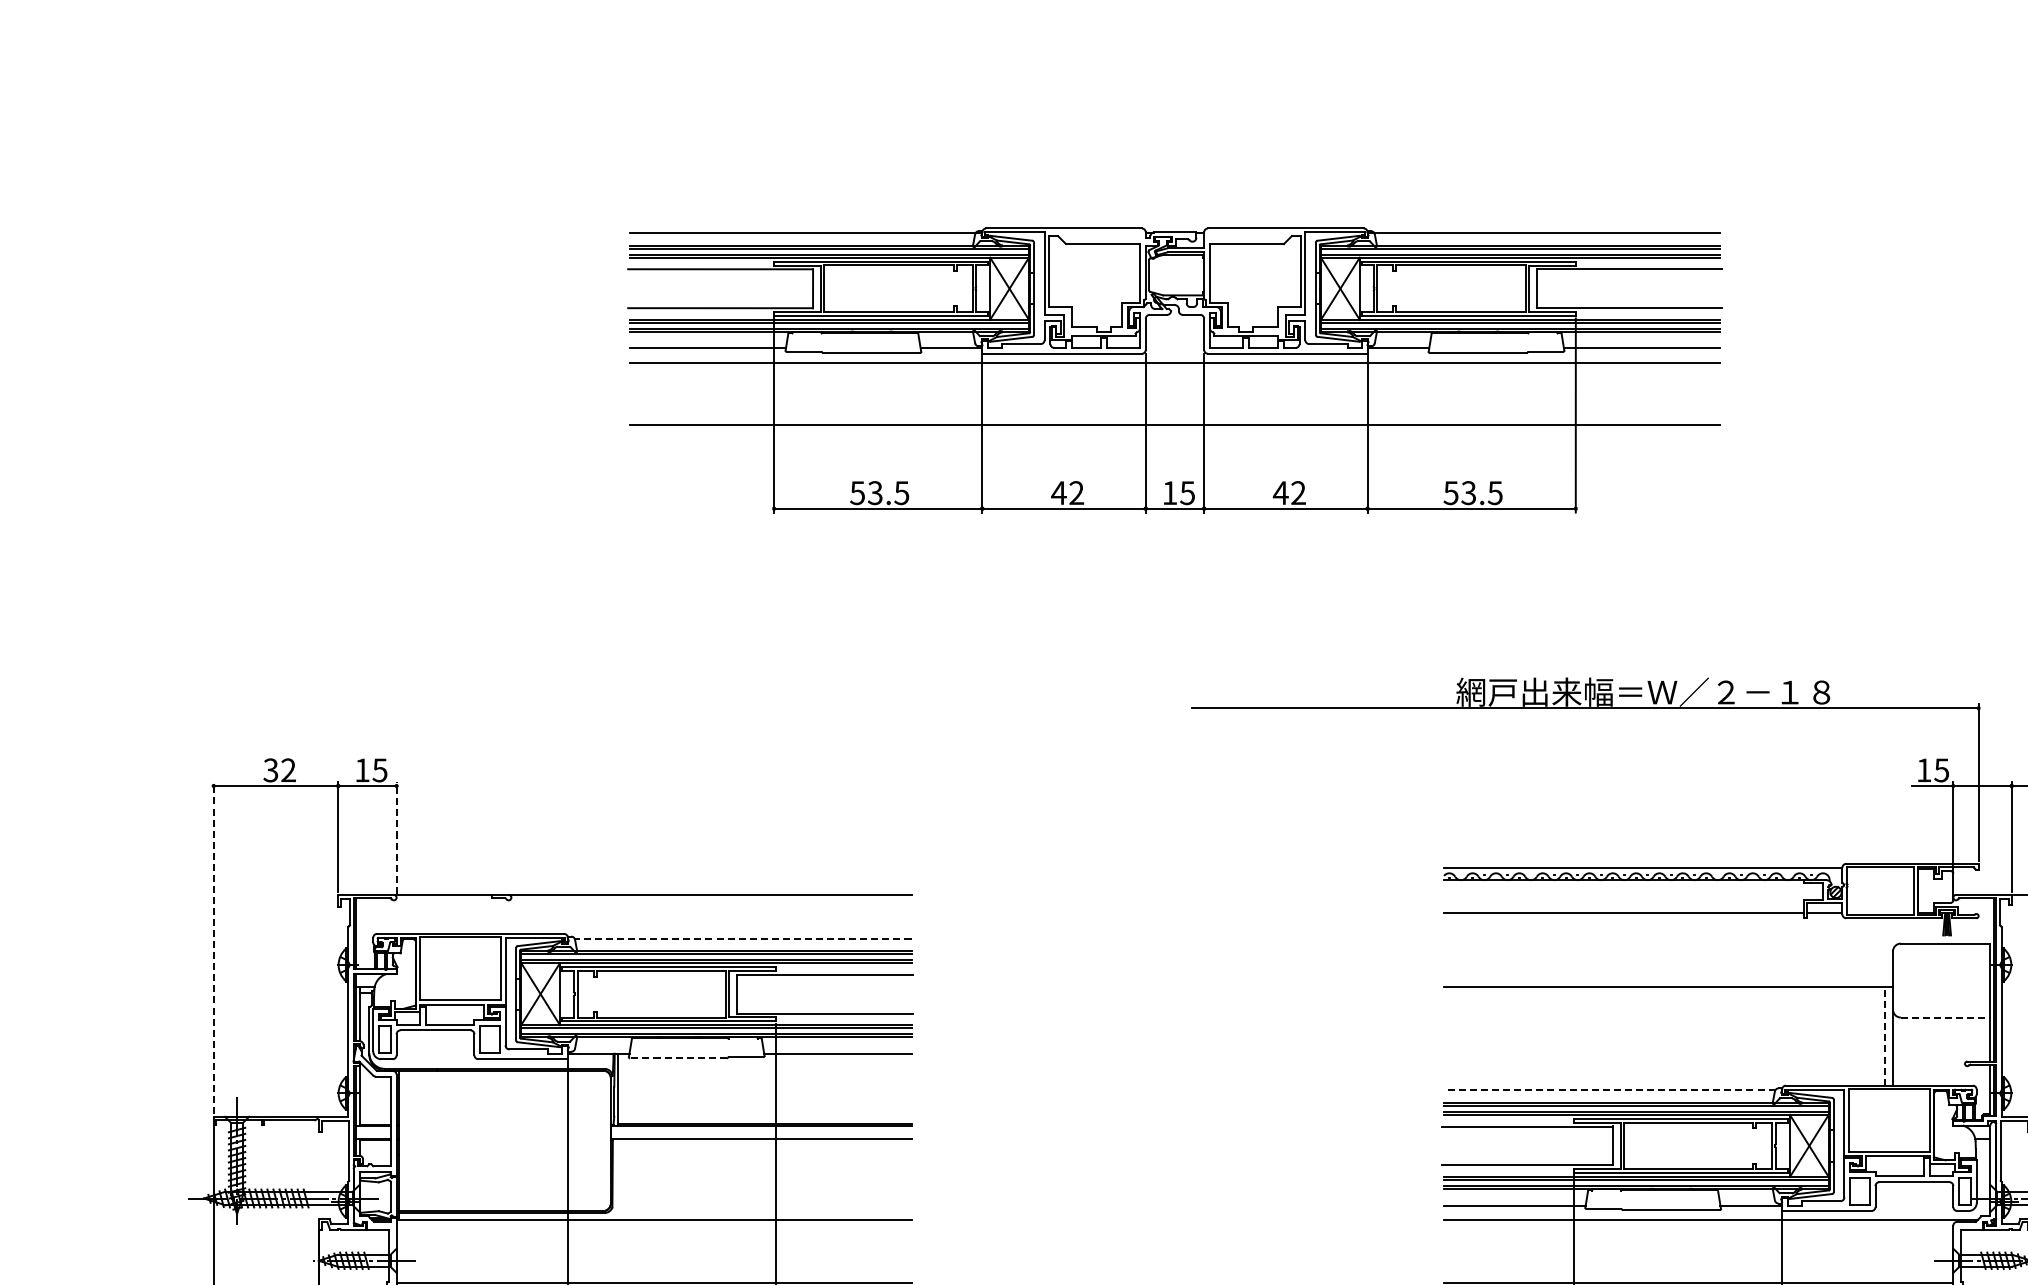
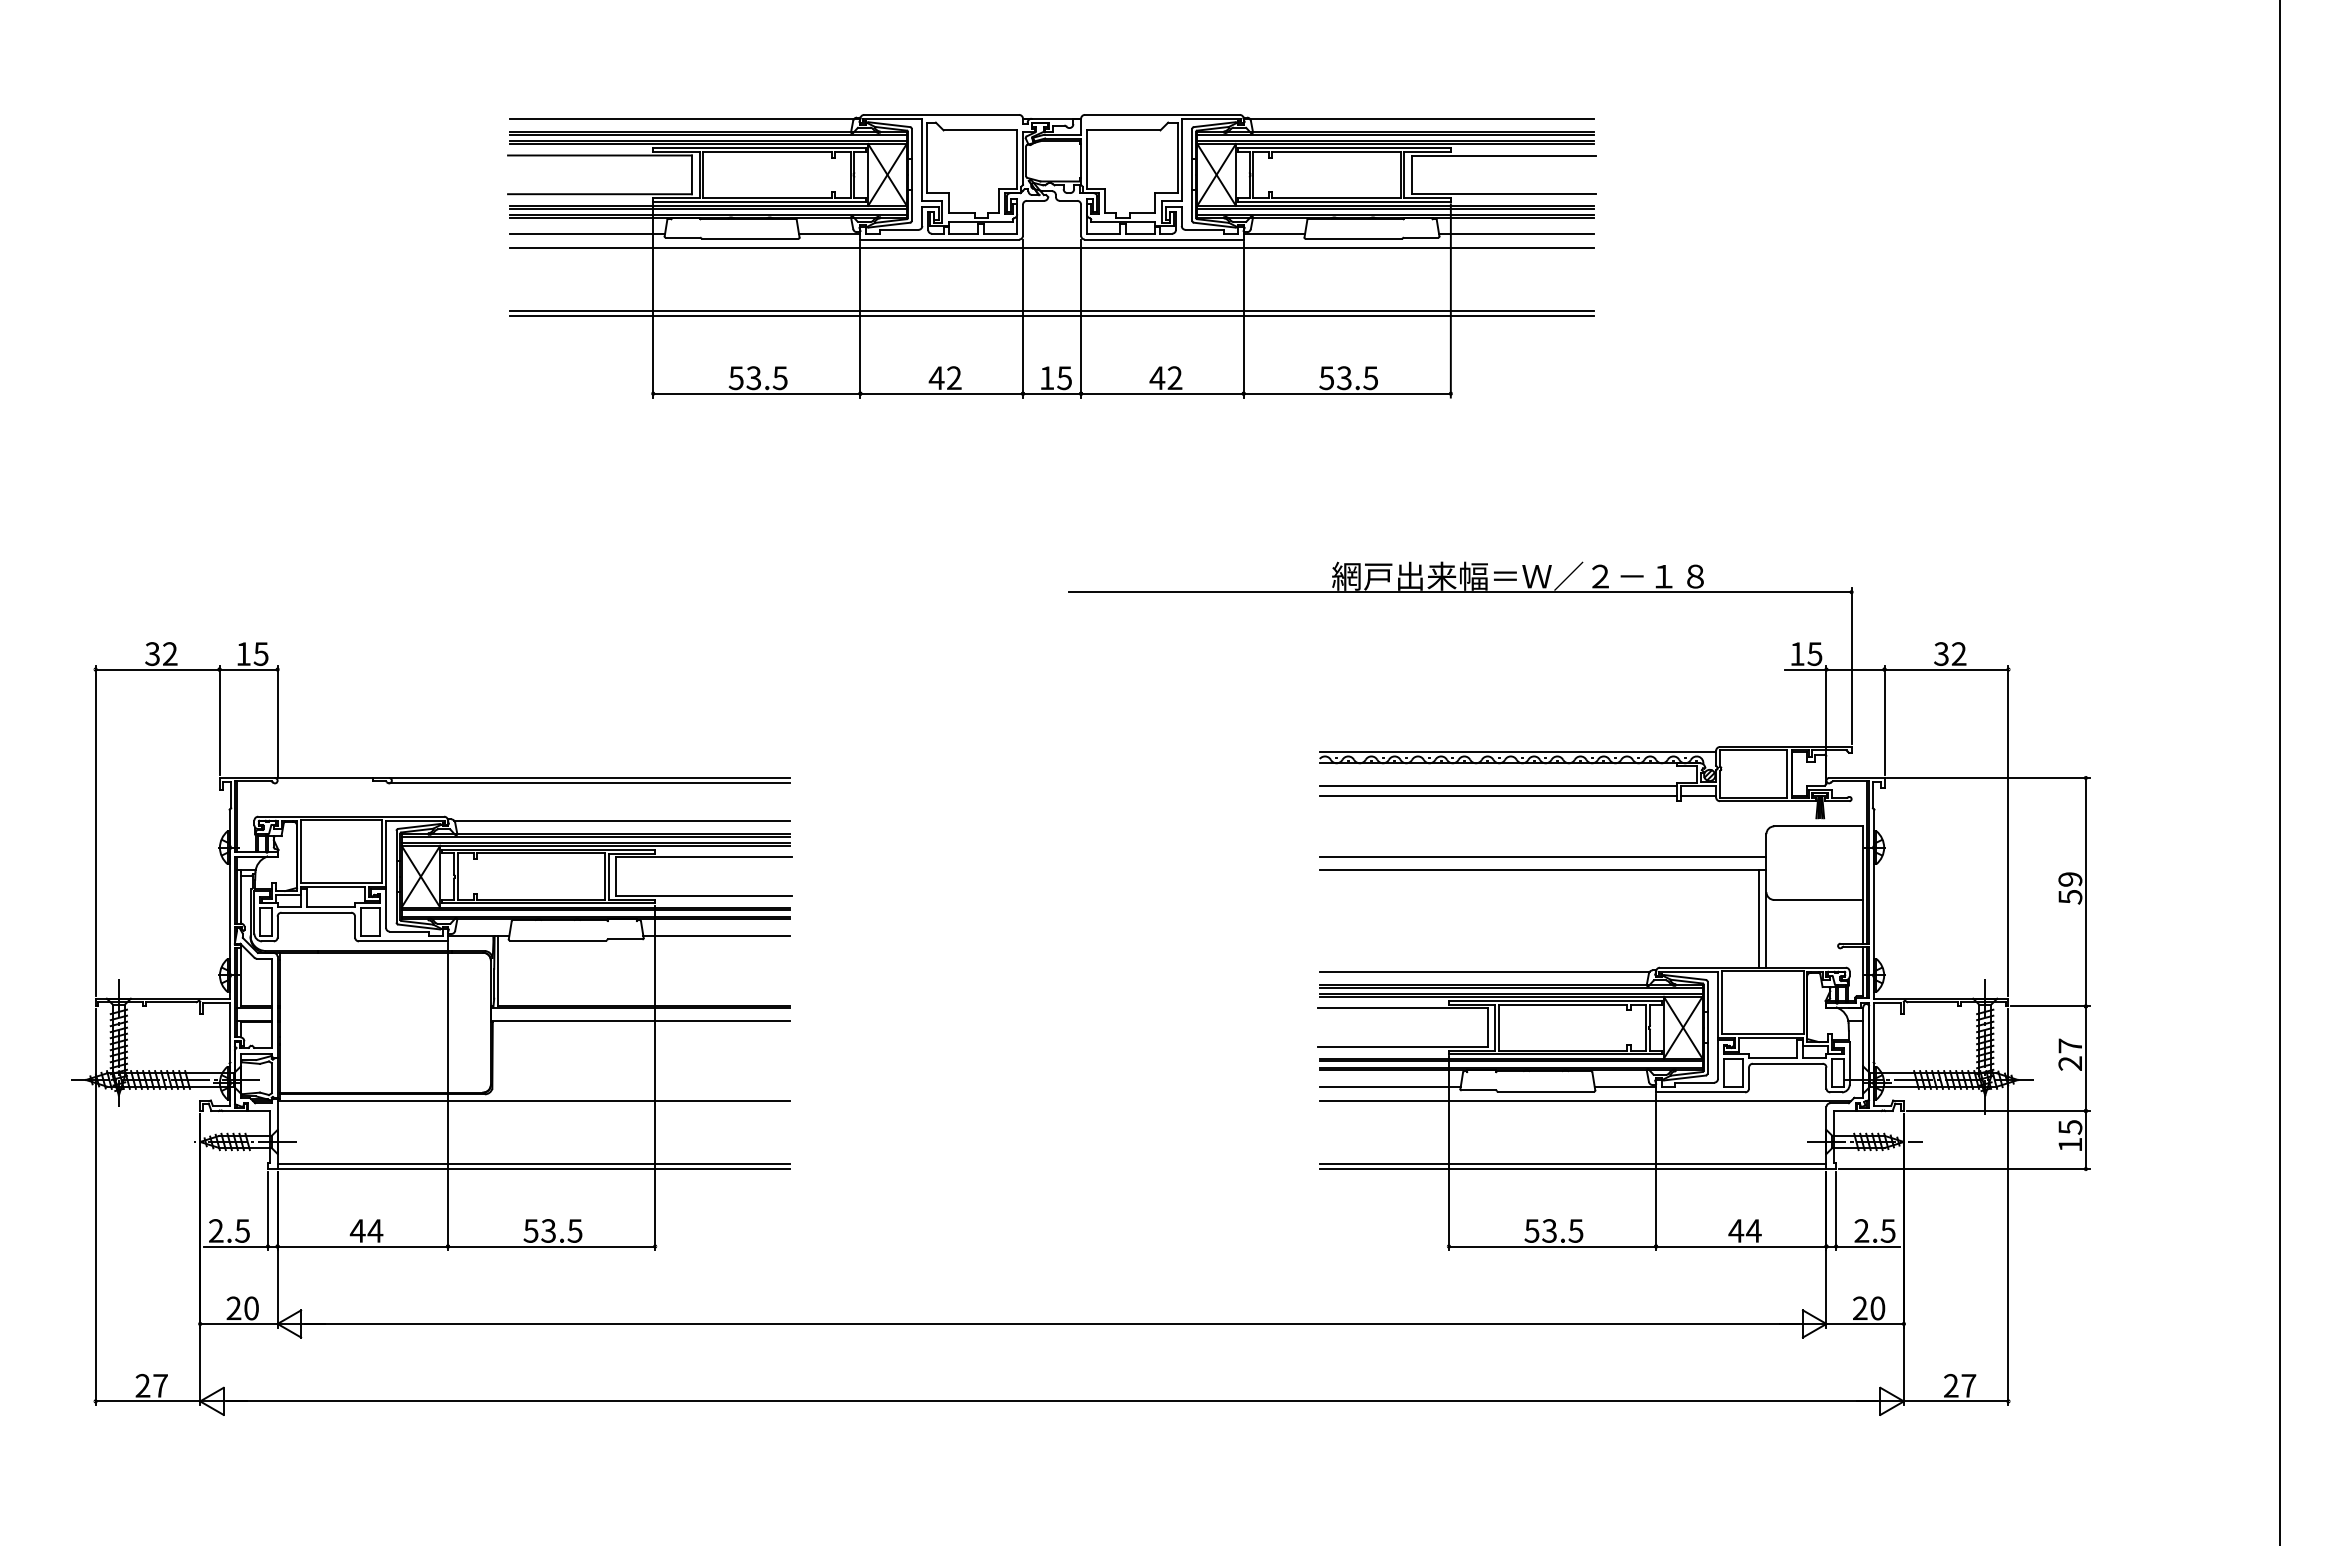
line: (1174, 431) -> (1051, 316), added
line: (396, 838) -> (277, 721), dashed -> solid
line: (710, 900) -> (589, 783), added
line: (1623, 903) -> (1498, 786), added
line: (743, 938) -> (622, 821), dashed -> solid
line: (213, 947) -> (95, 830), dashed -> solid
line: (1667, 973) -> (1542, 856), added
line: (1945, 1017) -> (1818, 899), dashed -> solid
line: (1885, 1036) -> (1758, 918), dashed -> solid
line: (677, 1058) -> (557, 940), dashed -> solid
line: (1609, 1090) -> (1484, 972), dashed -> solid

